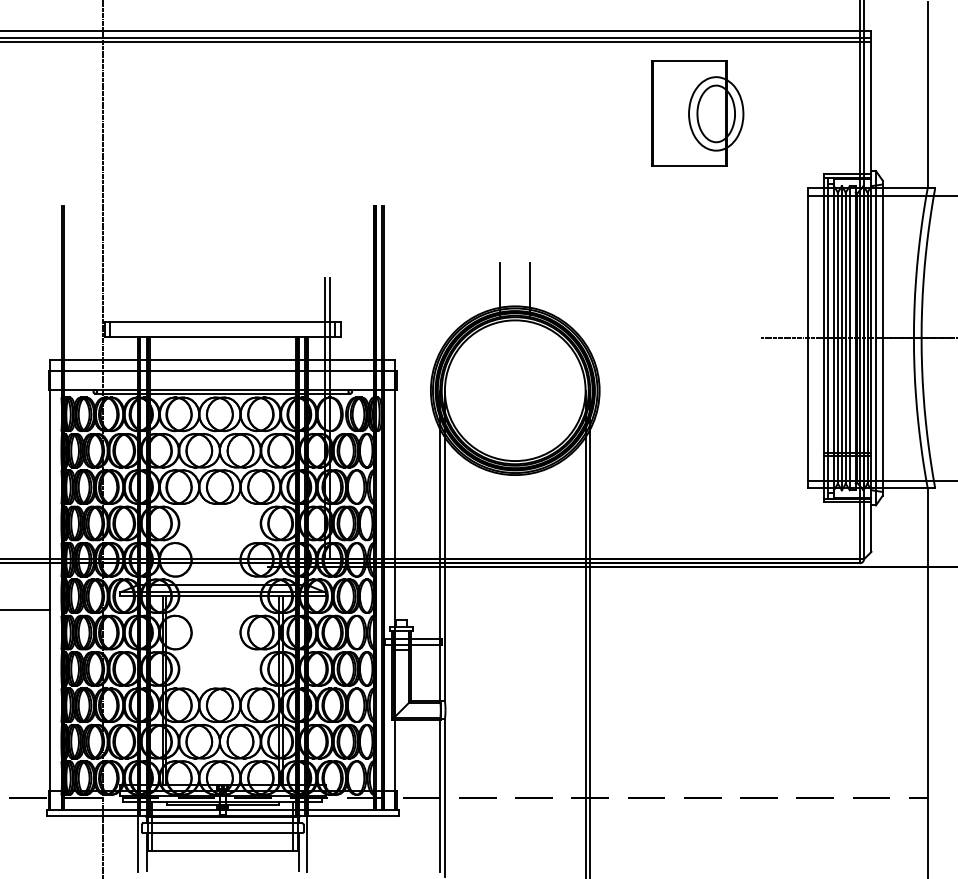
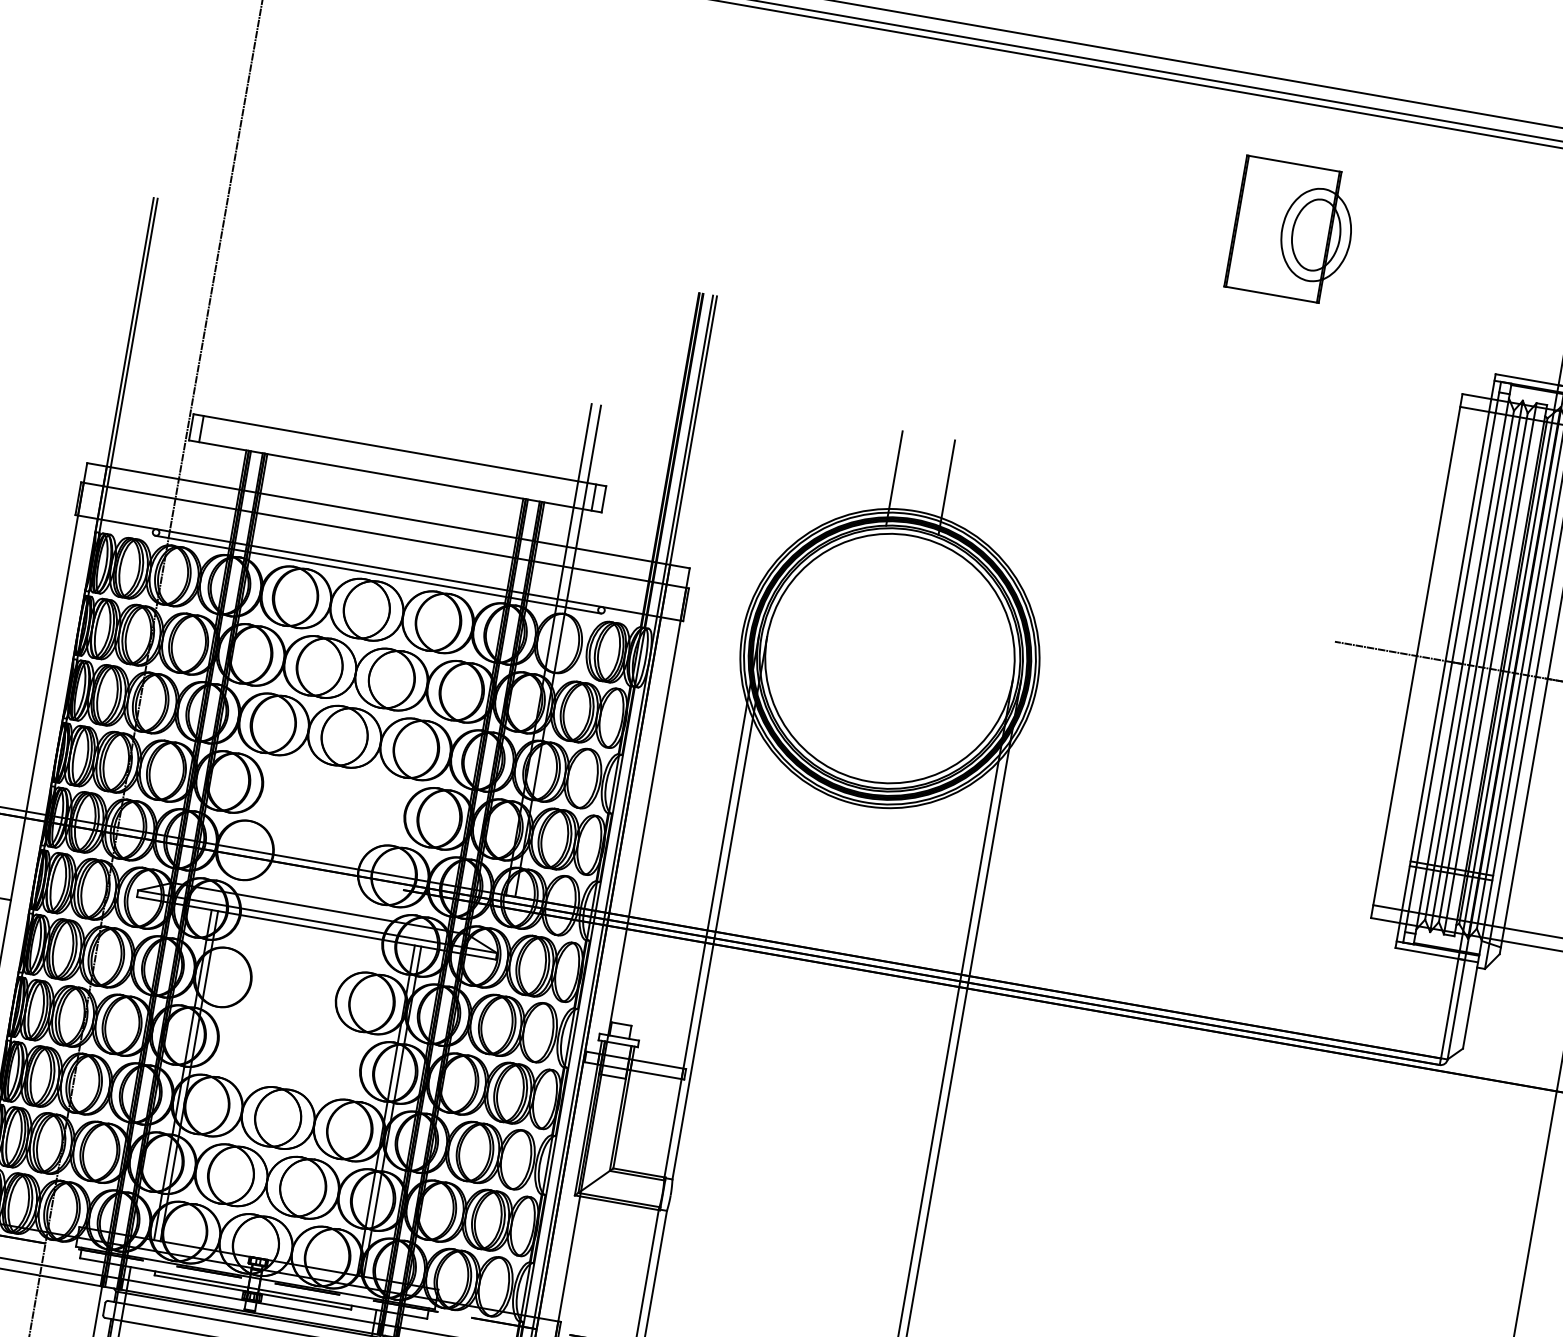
part: (697, 114) -> (1292, 231), size x0.71

